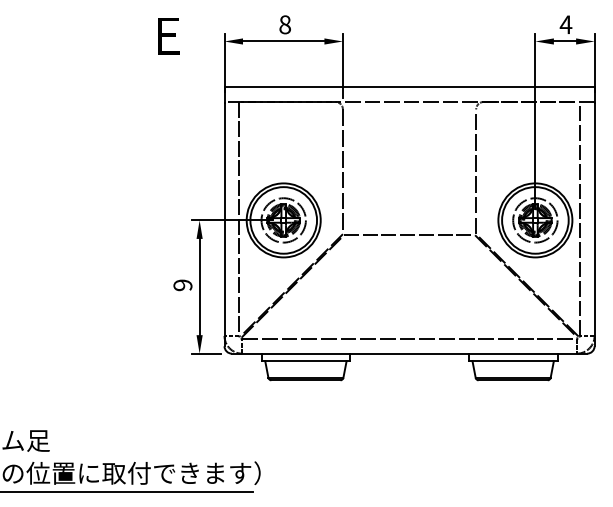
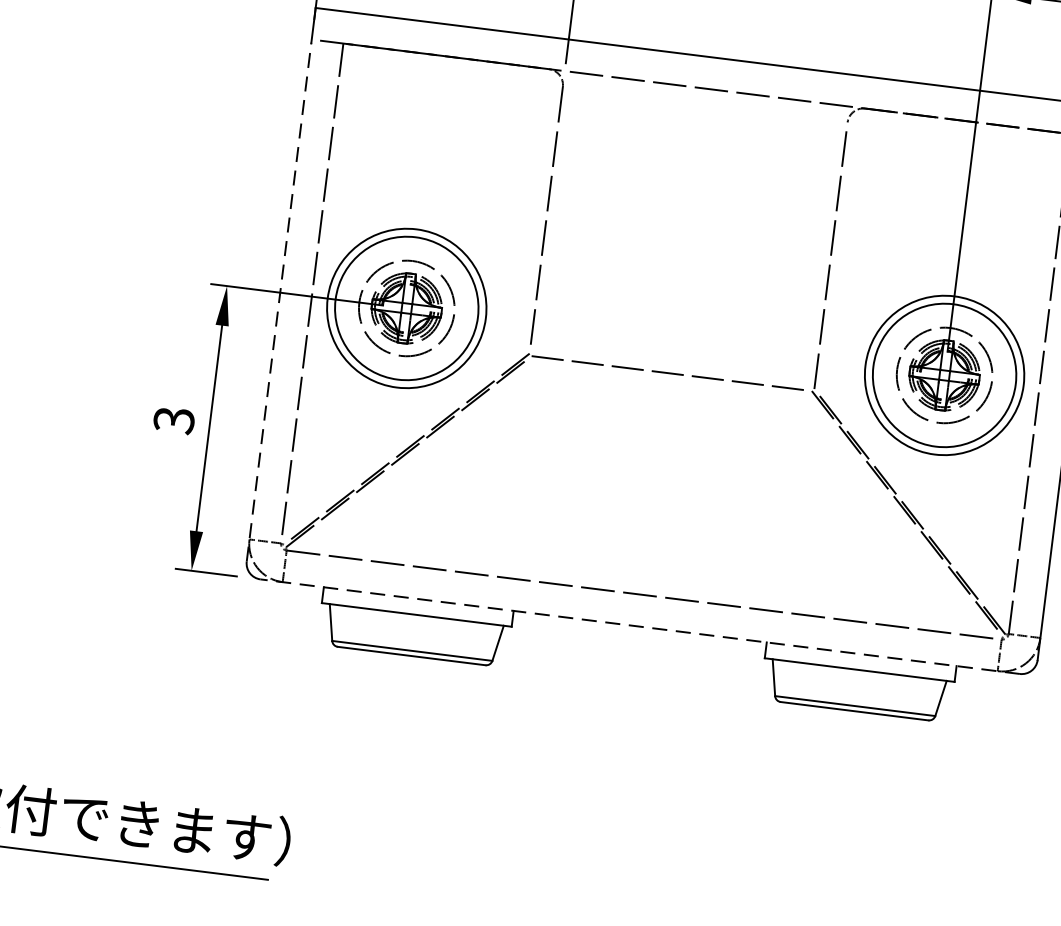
line: (224, 224) -> (279, 301), solid -> dashed
text: (182, 285) -> (173, 420), 9 -> 3
line: (409, 353) -> (640, 626), solid -> dashed

